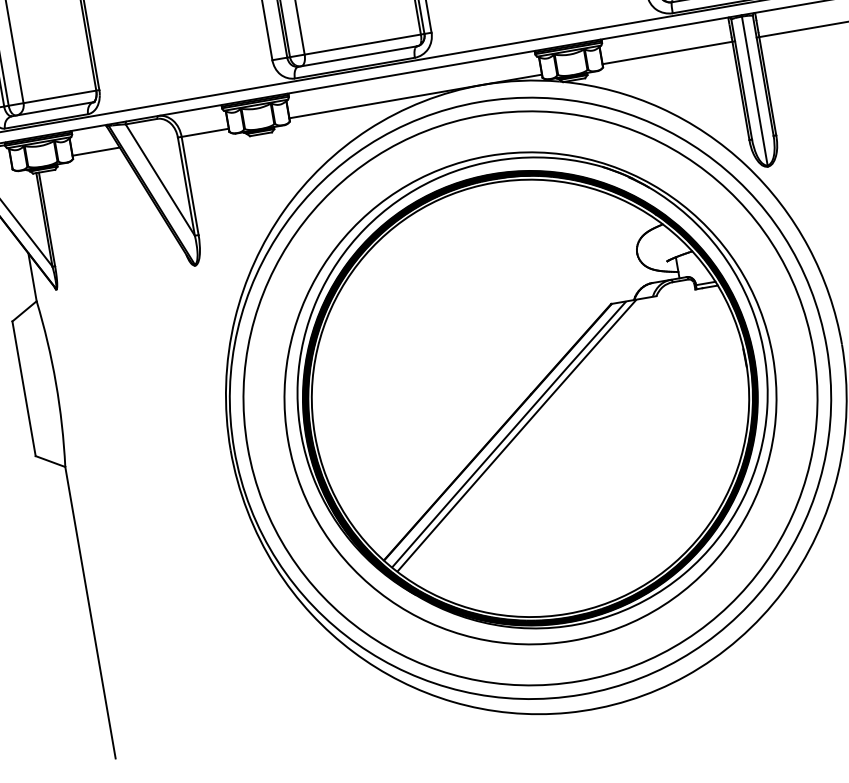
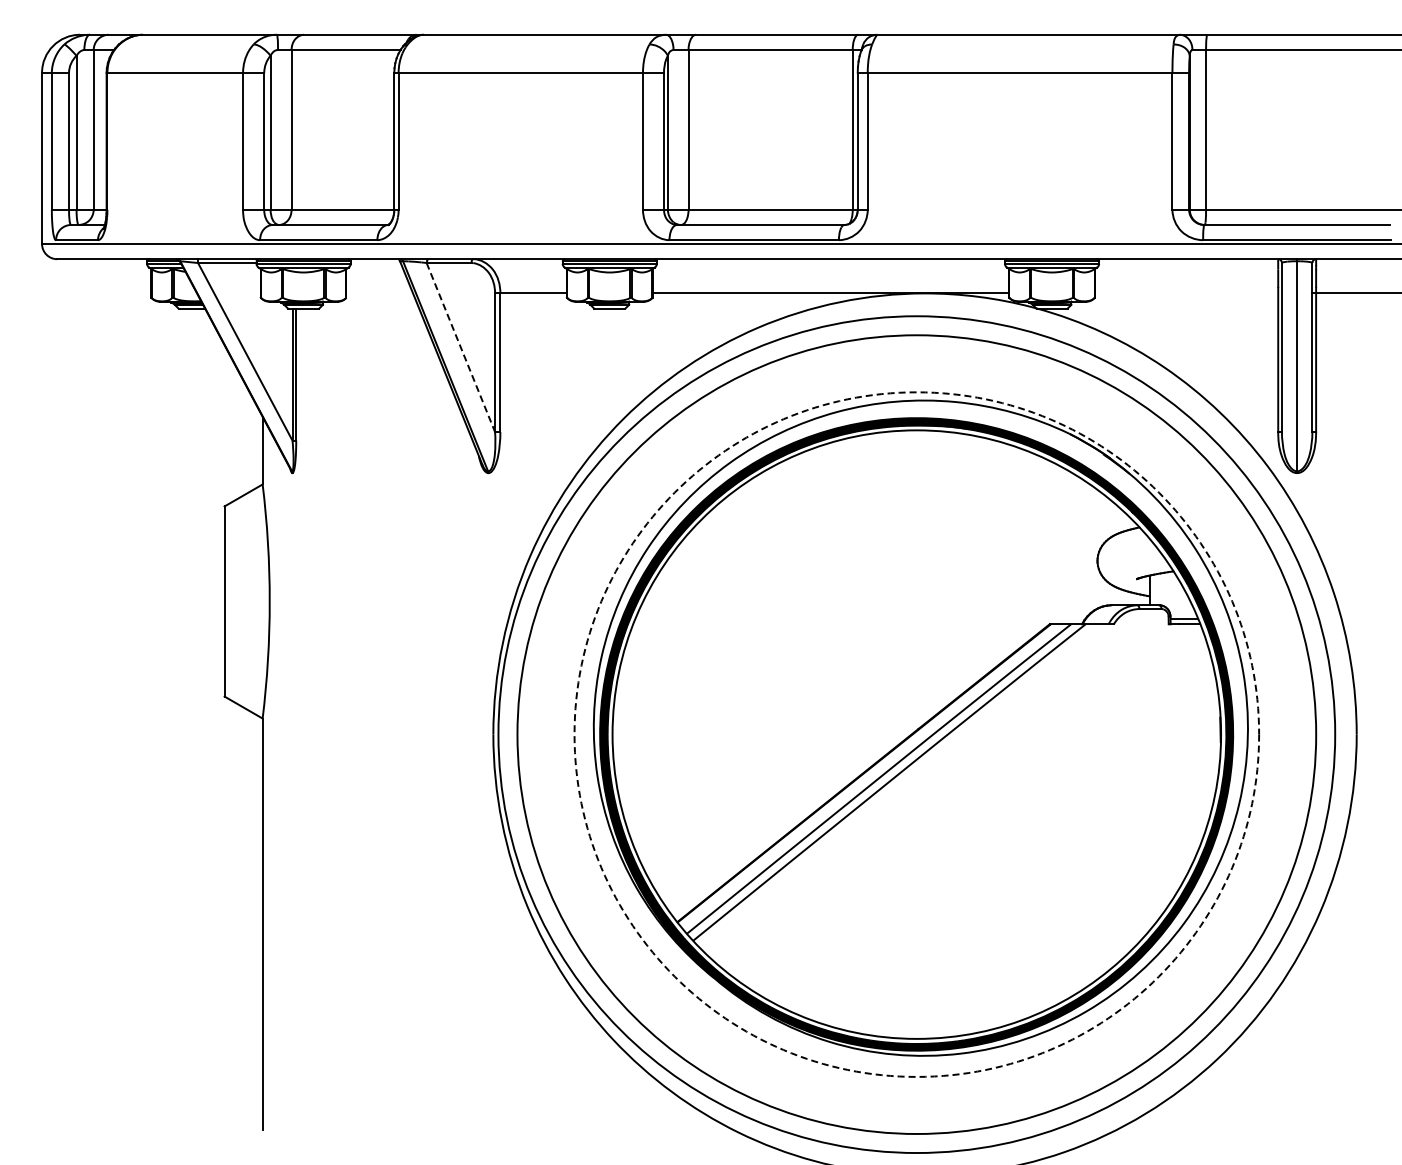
line: (668, 52) -> (1187, 293), removed
line: (96, 151) -> (379, 293), removed
line: (160, 180) -> (461, 348), solid -> dashed
circle: (530, 398) -> (916, 734), solid -> dashed

